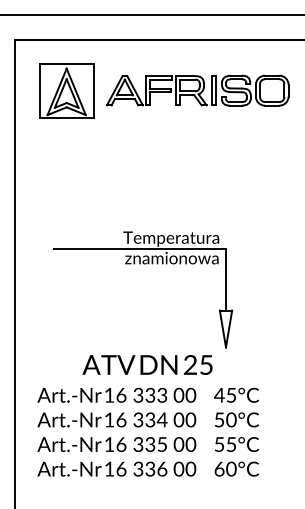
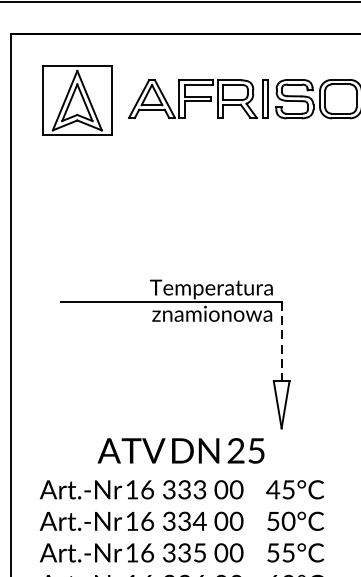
line: (226, 279) -> (282, 341), solid -> dashed

